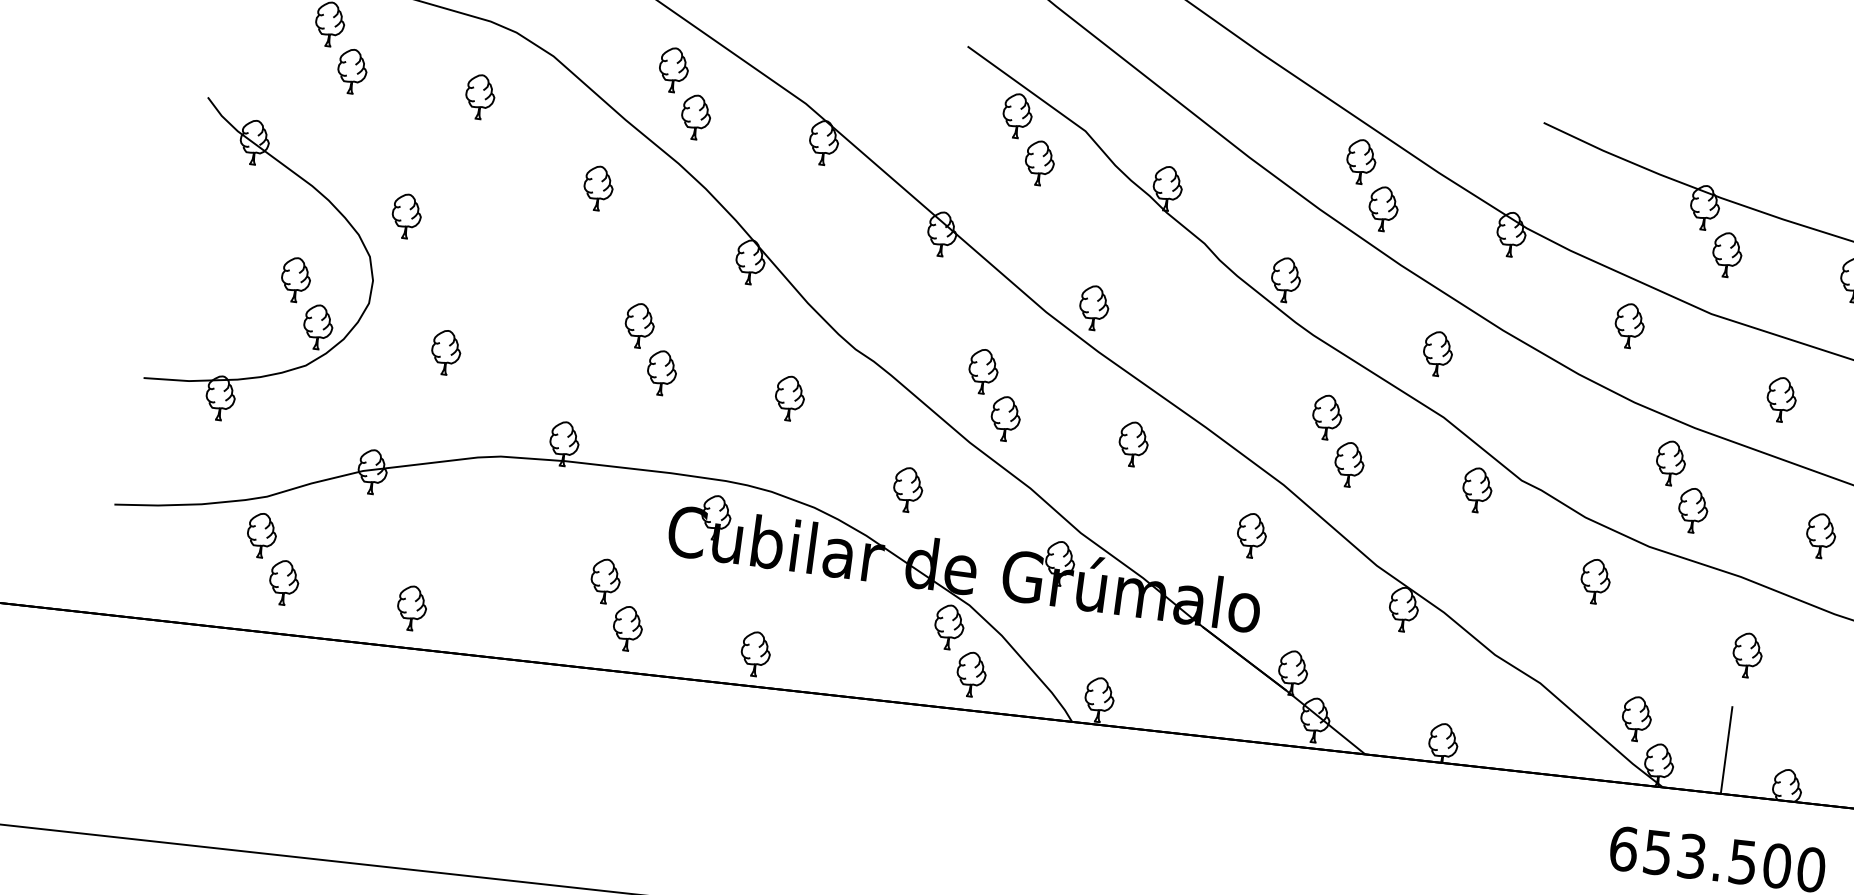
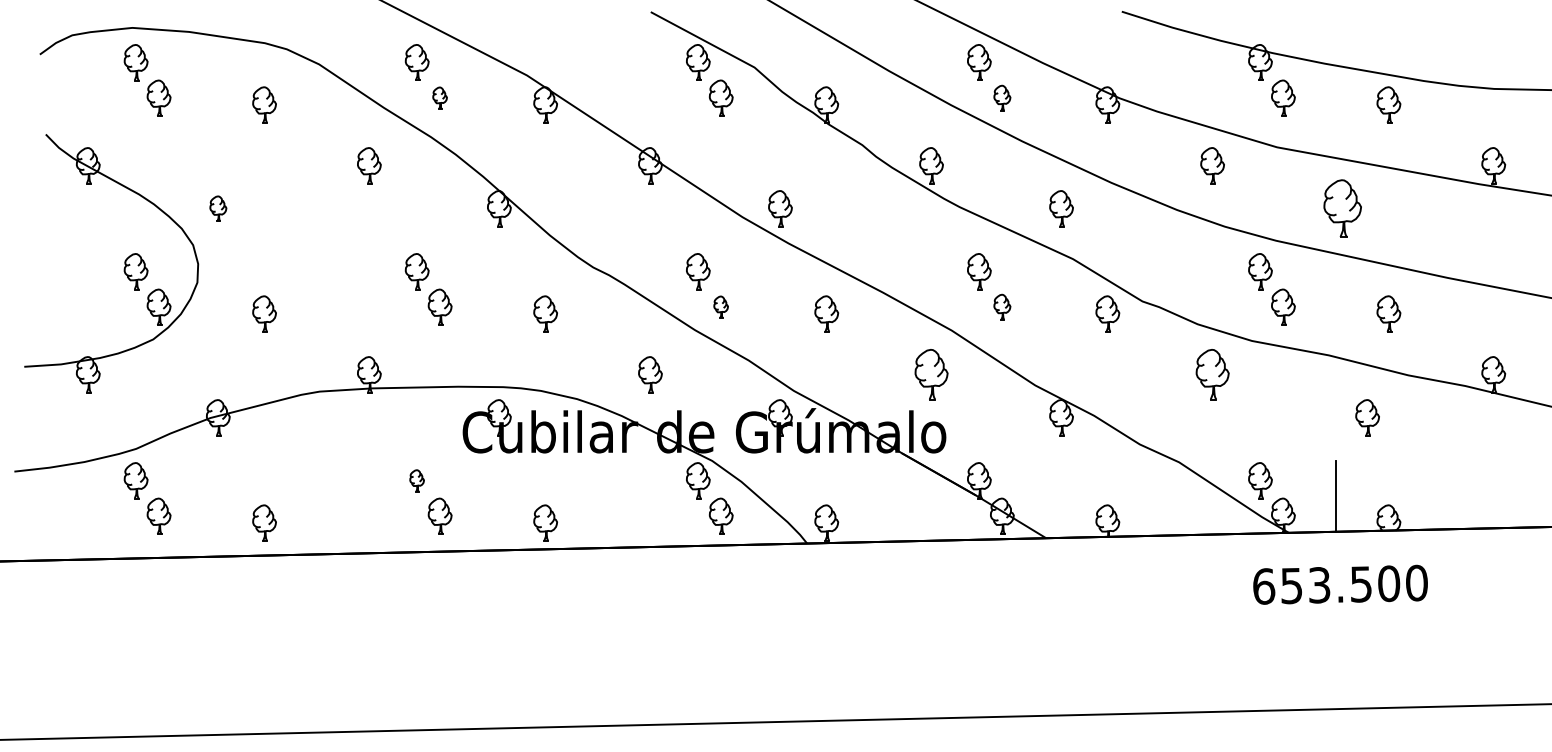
part: (695, 116) -> (439, 97), size x0.6
part: (1383, 208) -> (1002, 97), size x0.7
part: (406, 216) -> (218, 208), size x0.7
part: (1781, 399) -> (1342, 208), size x1.6
part: (1004, 417) -> (720, 306), size x0.6
part: (1349, 463) -> (1002, 306), size x0.7
part: (1251, 535) -> (931, 374), size x1.4
part: (604, 581) -> (416, 480), size x0.6
part: (1595, 581) -> (1212, 374), size x1.4
part: (1747, 655) -> (1367, 417), moved

